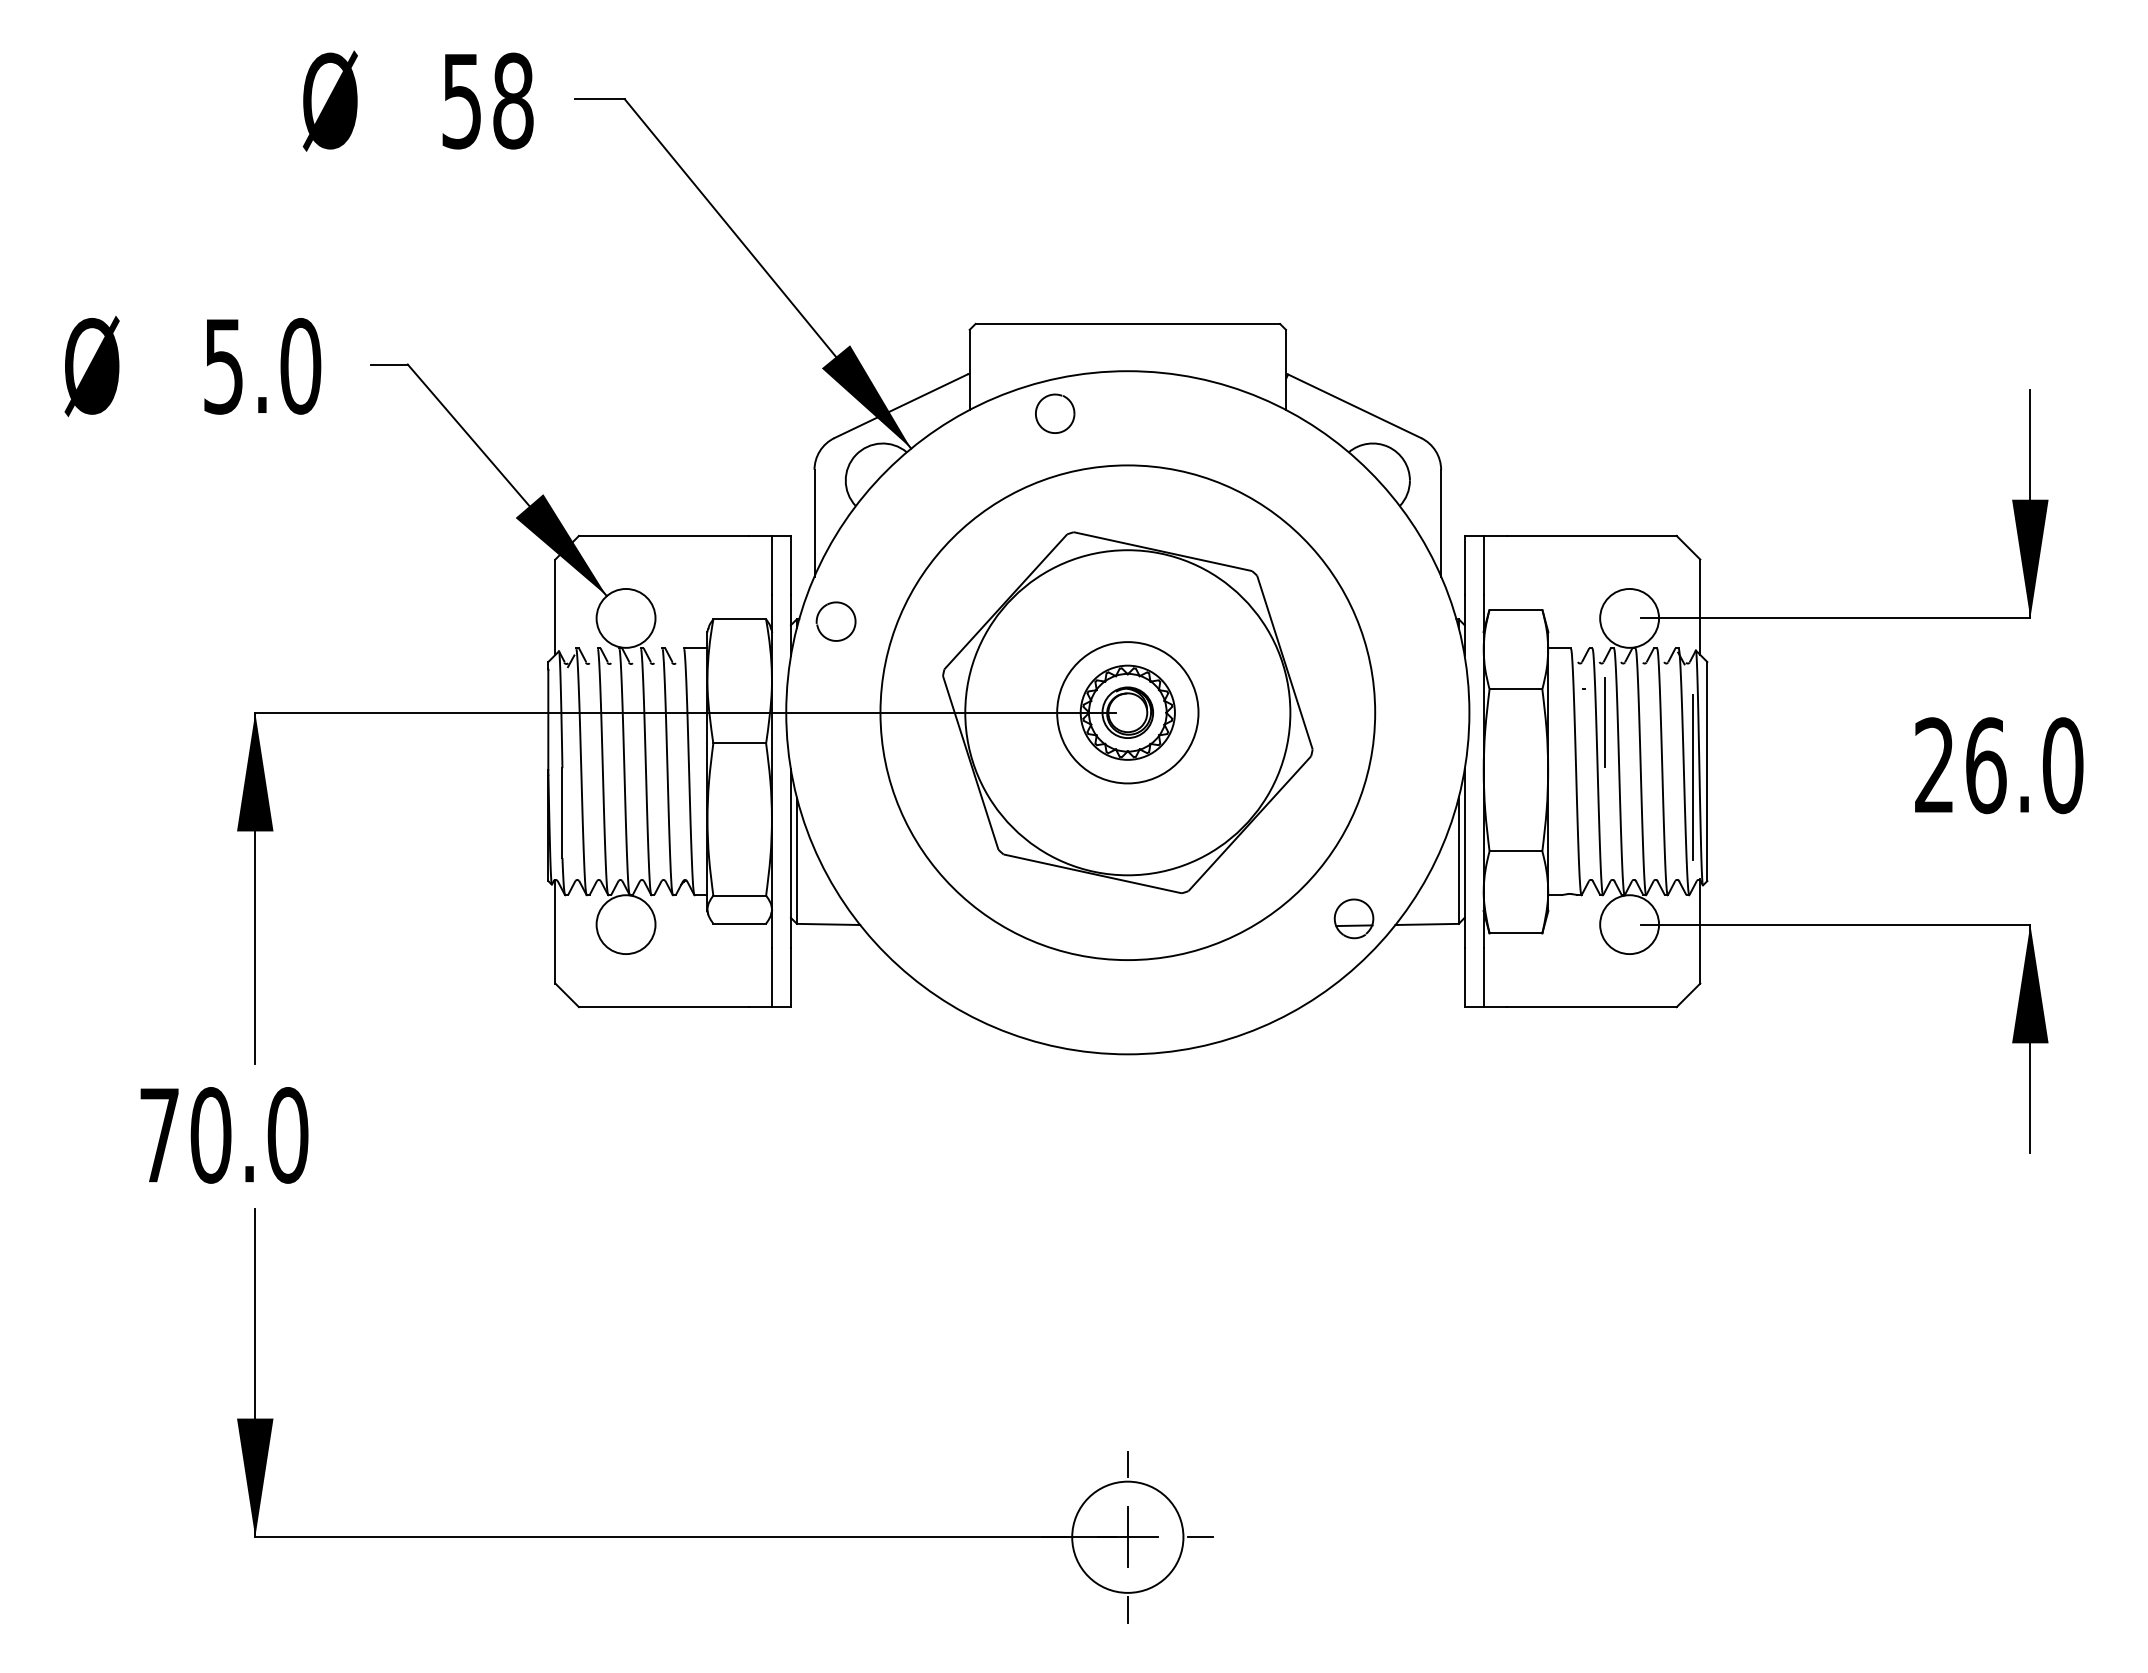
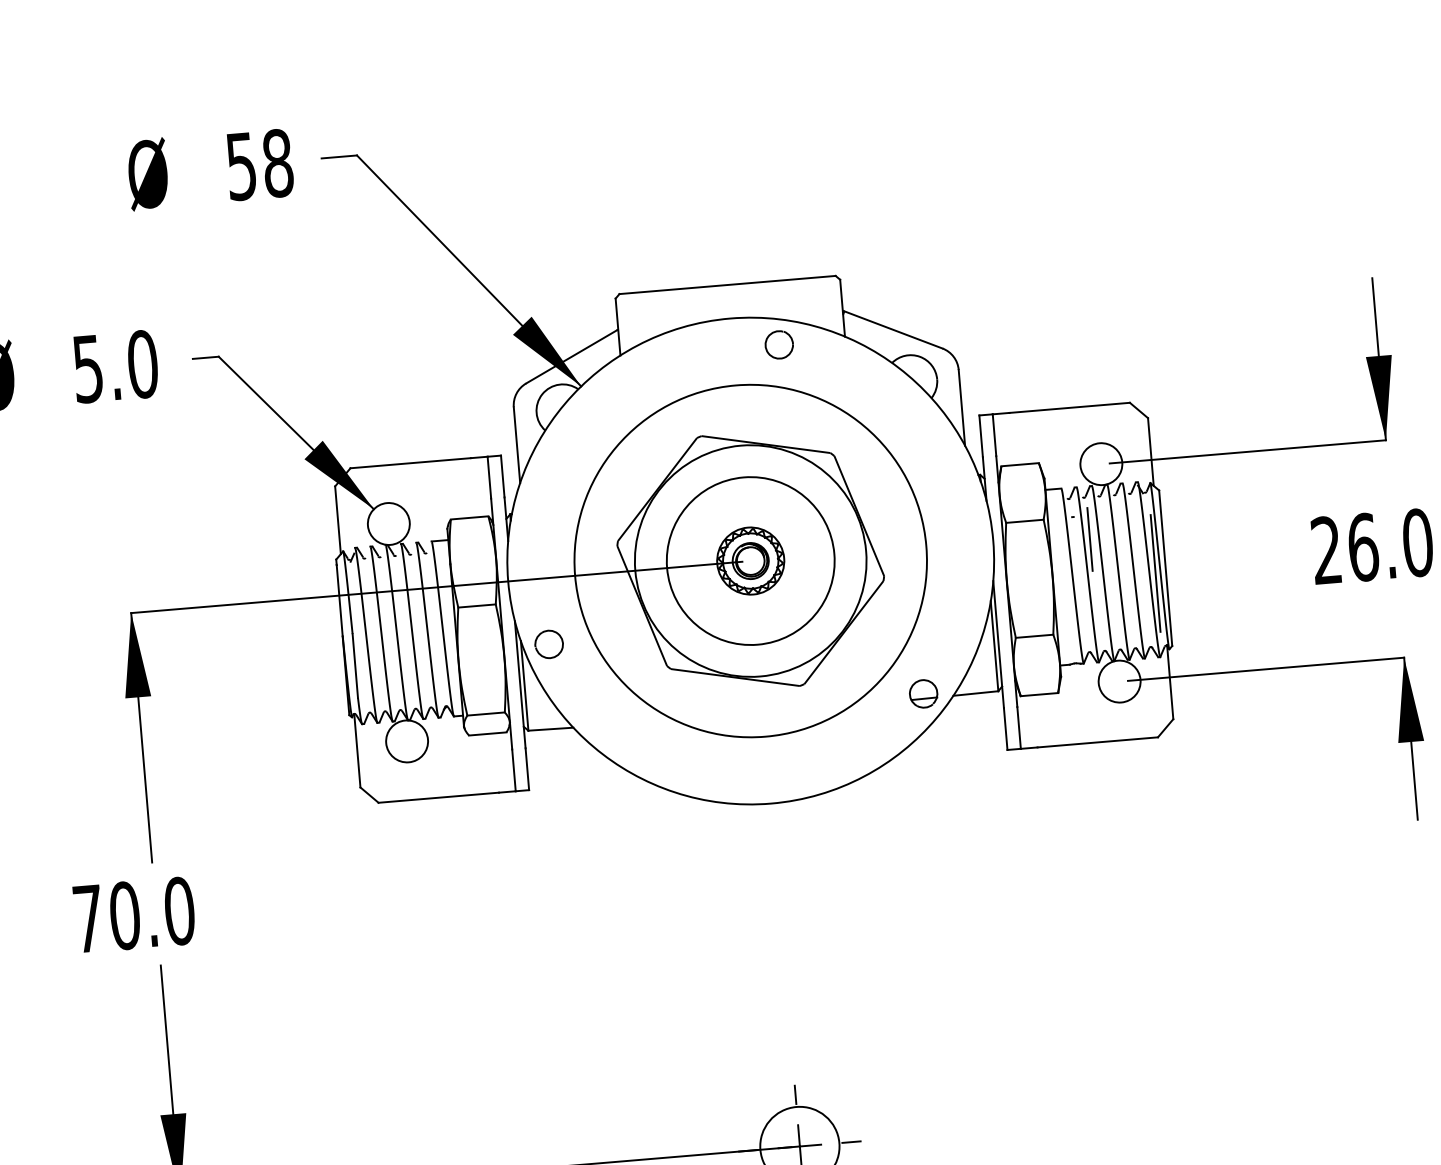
part: (1055, 413) -> (779, 344), moved
part: (835, 621) -> (548, 644), moved
circle: (1127, 712) -> (750, 560), size x1.67

